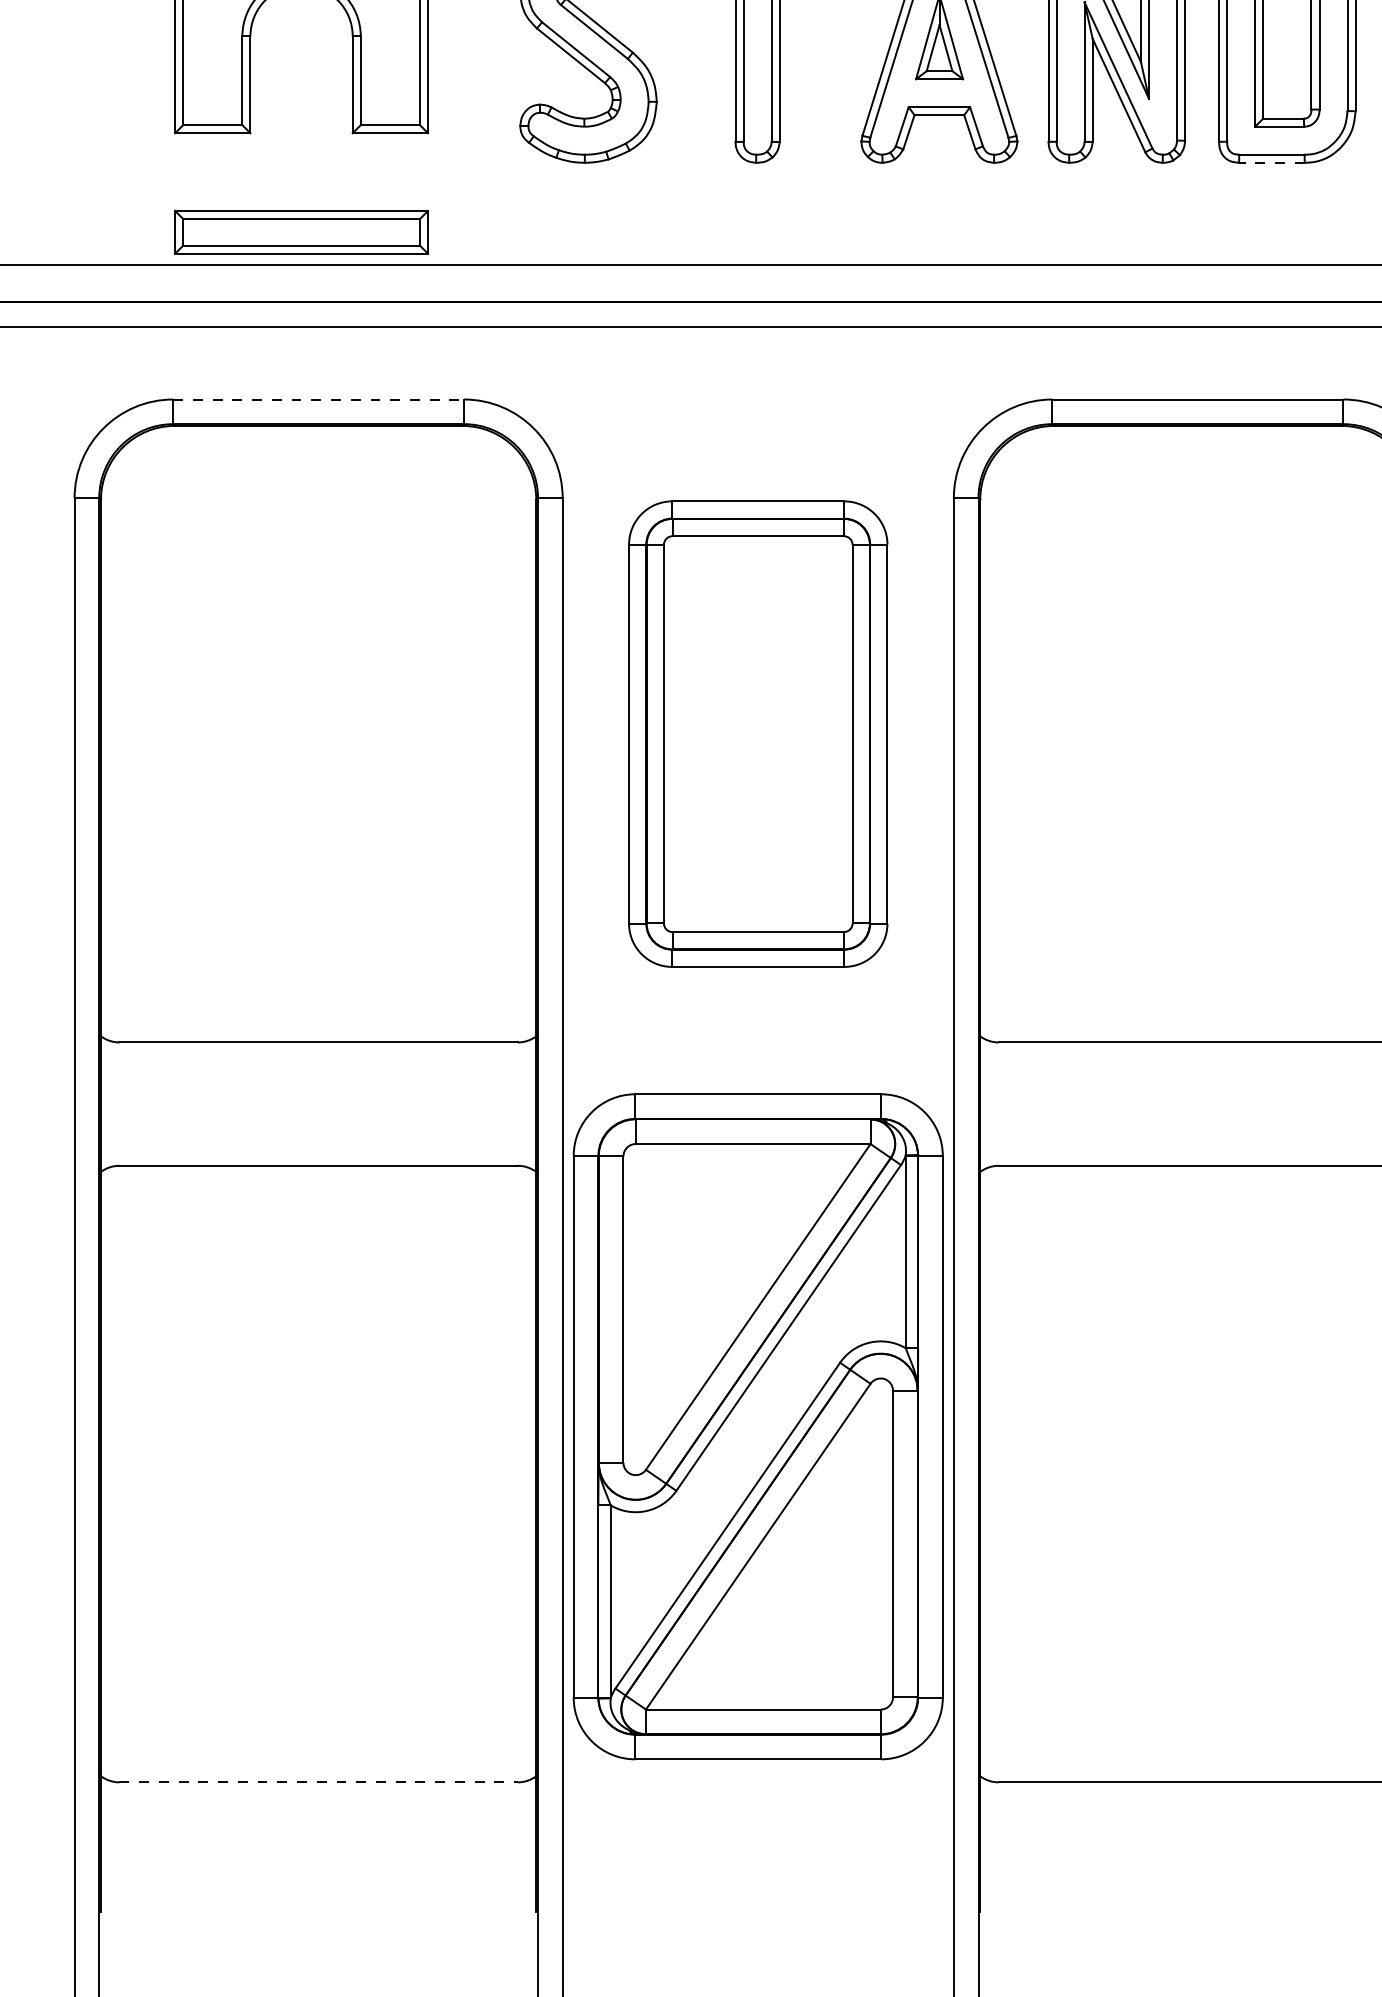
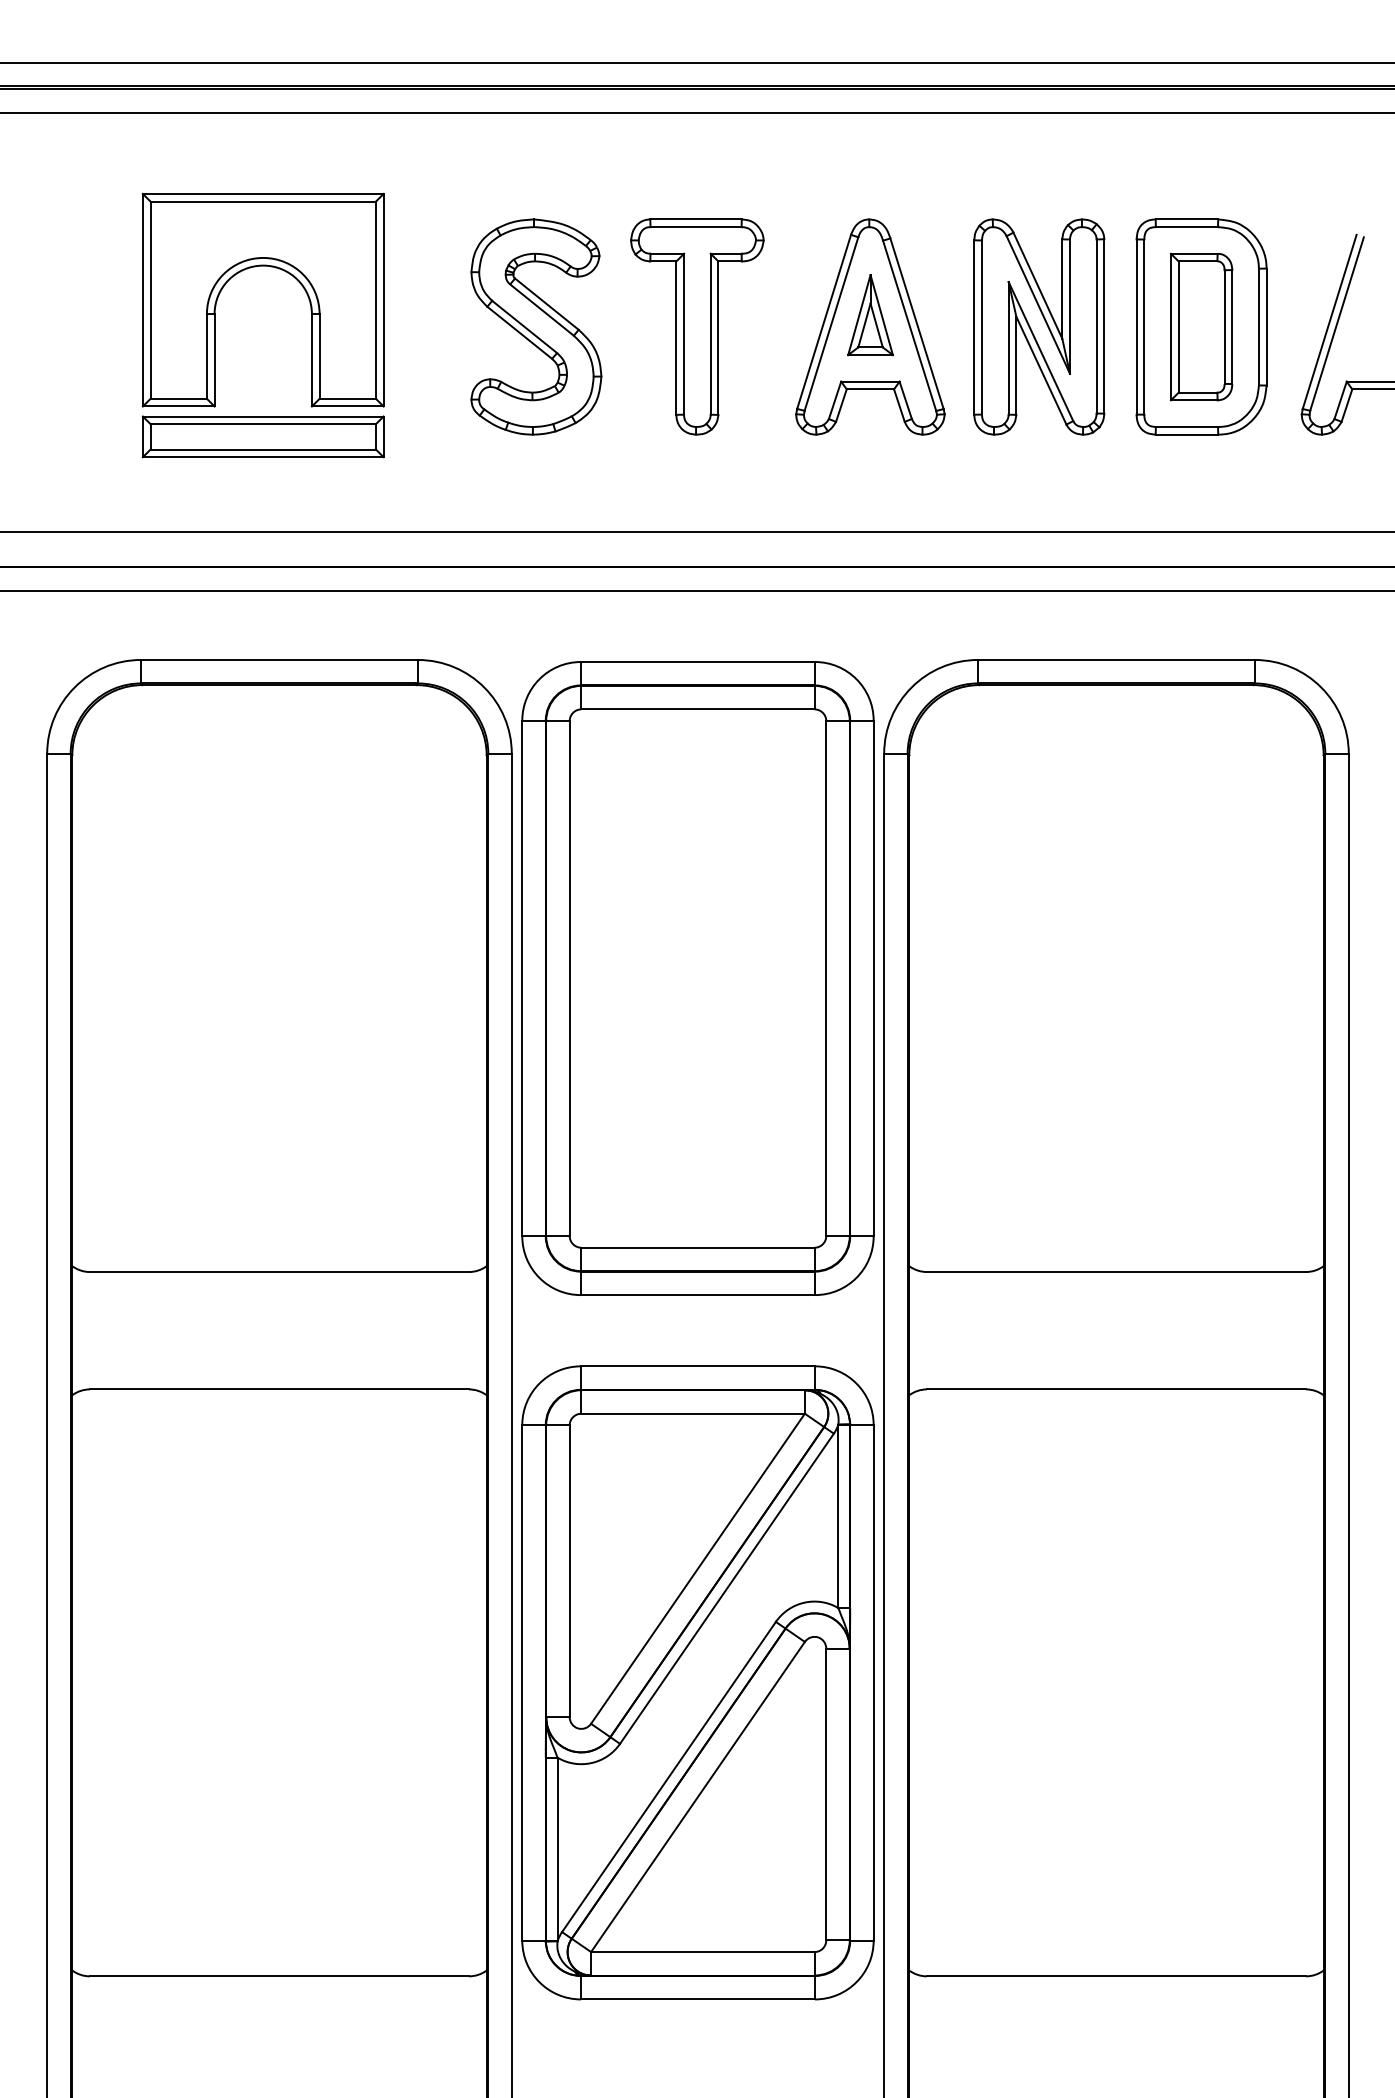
line: (1271, 162) -> (1186, 434), dashed -> solid
part: (300, 231) -> (262, 436), moved
line: (319, 399) -> (280, 659), dashed -> solid
part: (757, 734) -> (697, 978), size x1.43
part: (757, 1426) -> (697, 1682), moved
line: (318, 1782) -> (279, 1976), dashed -> solid

